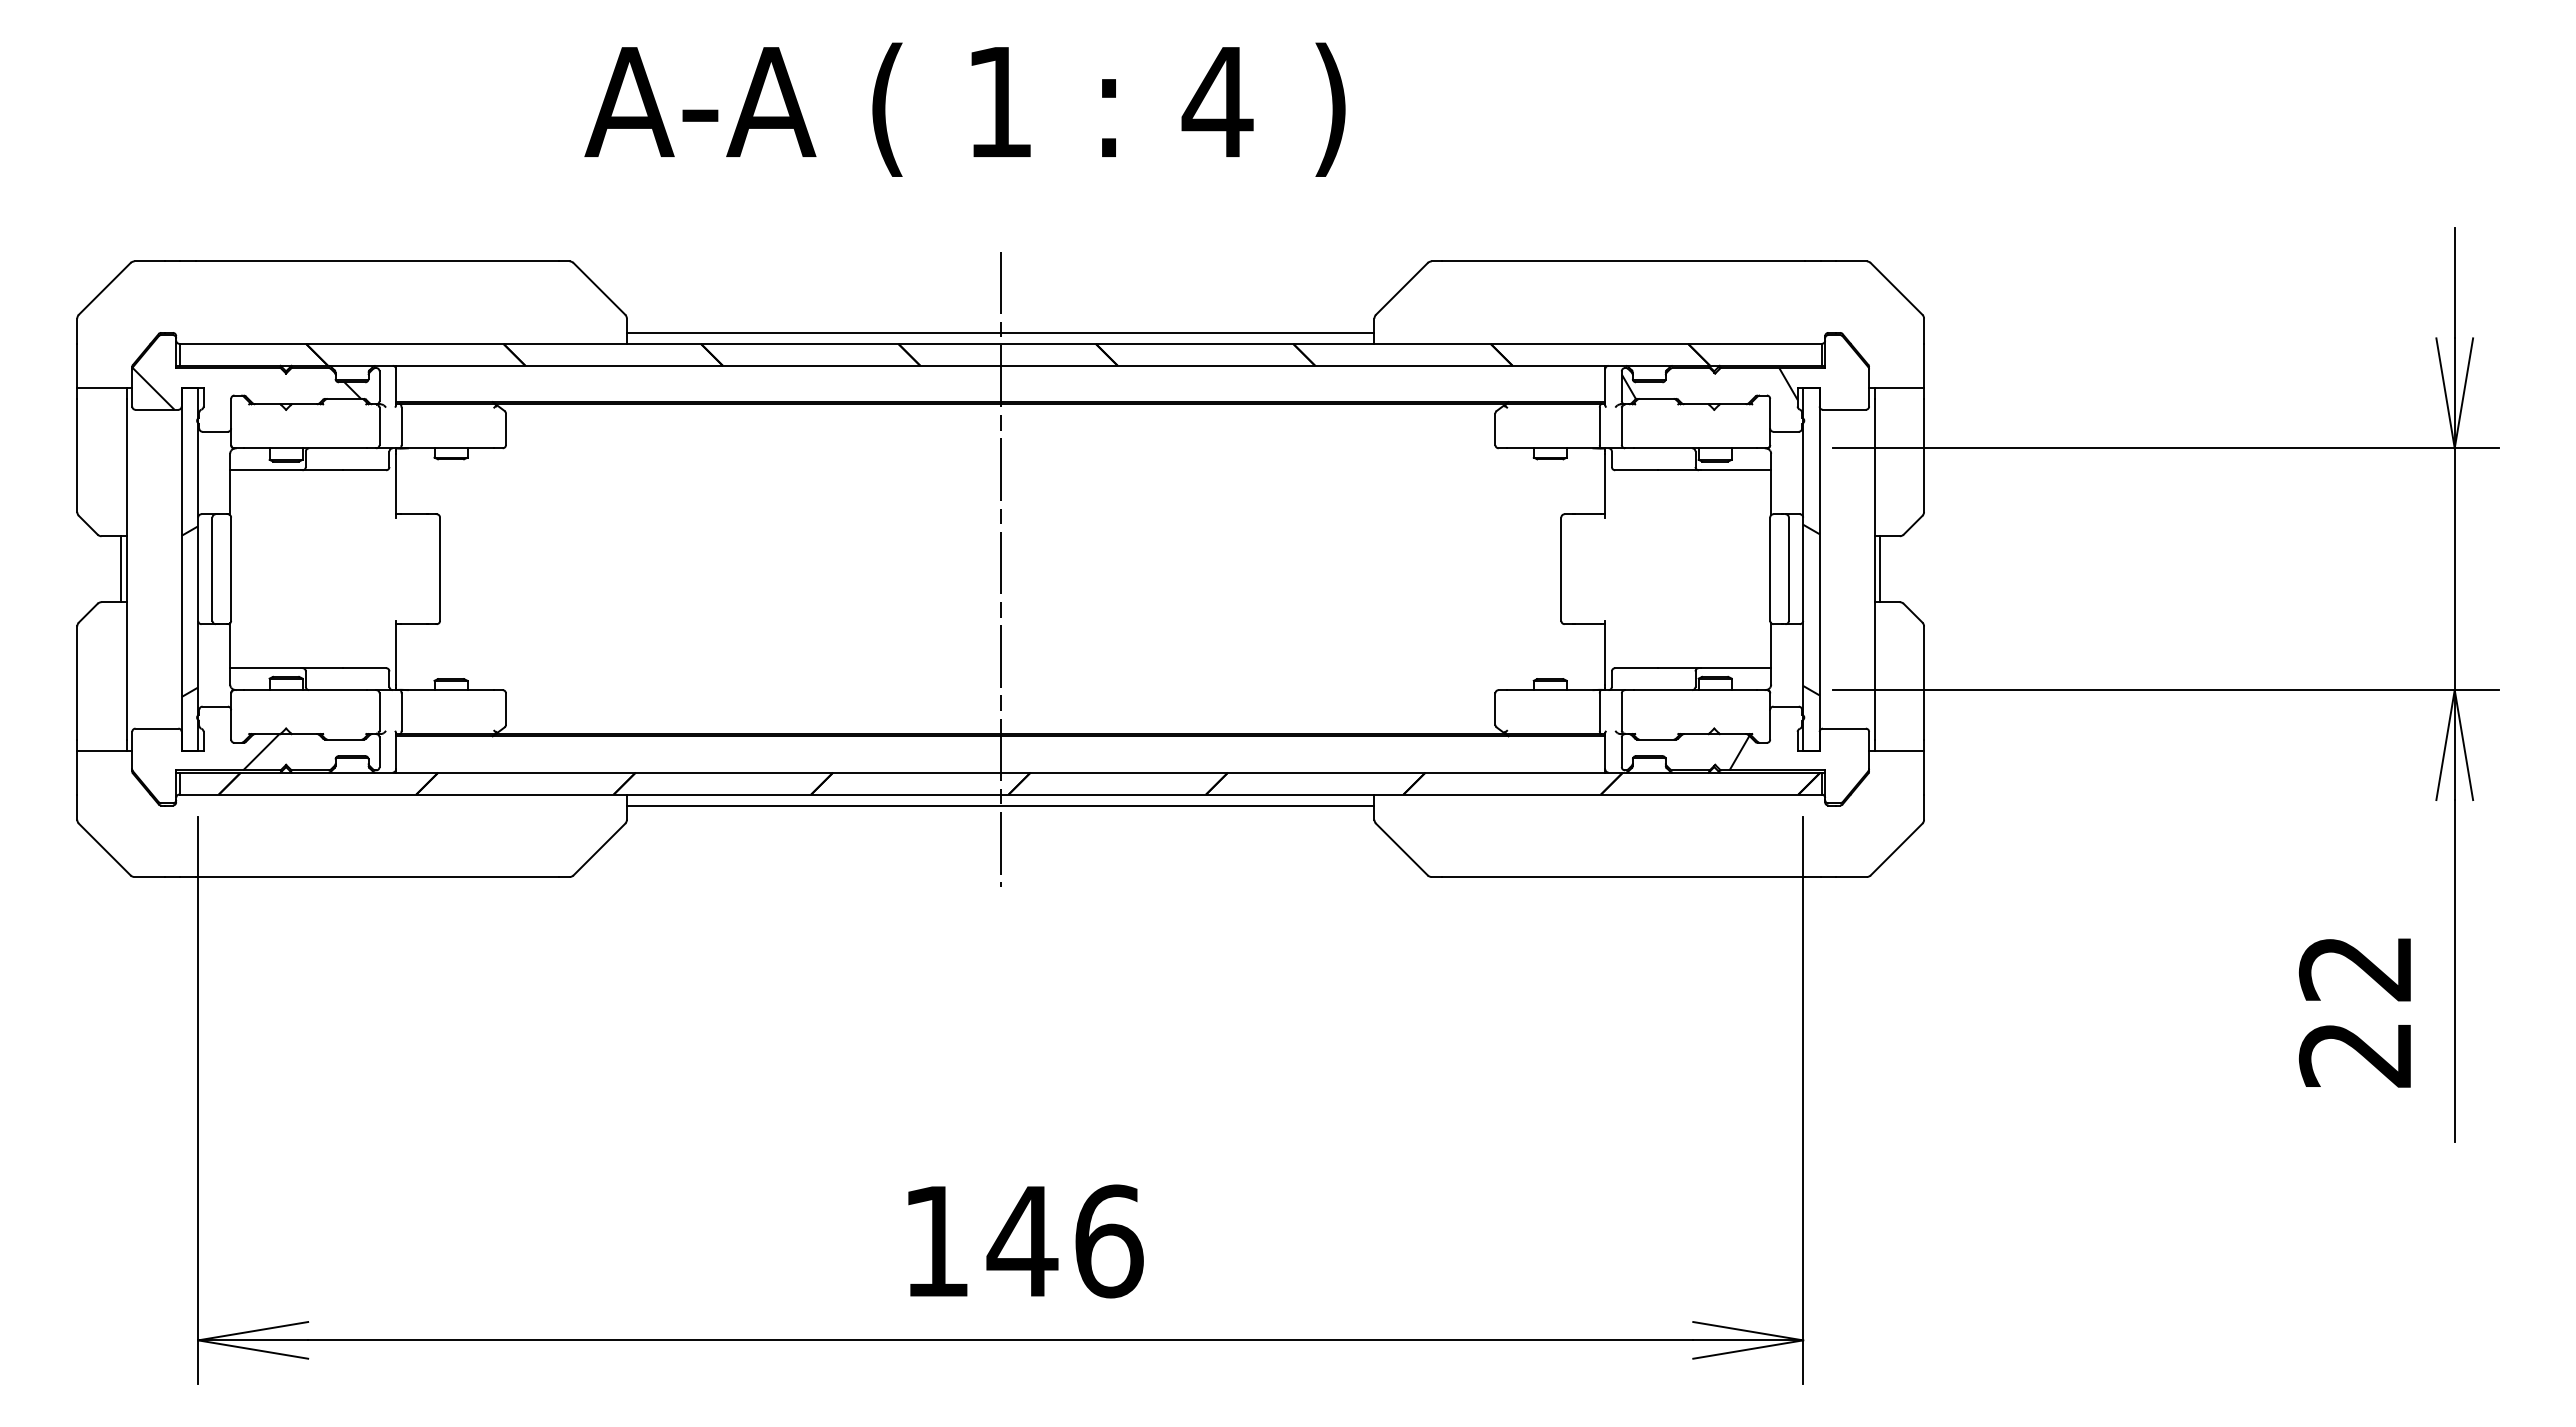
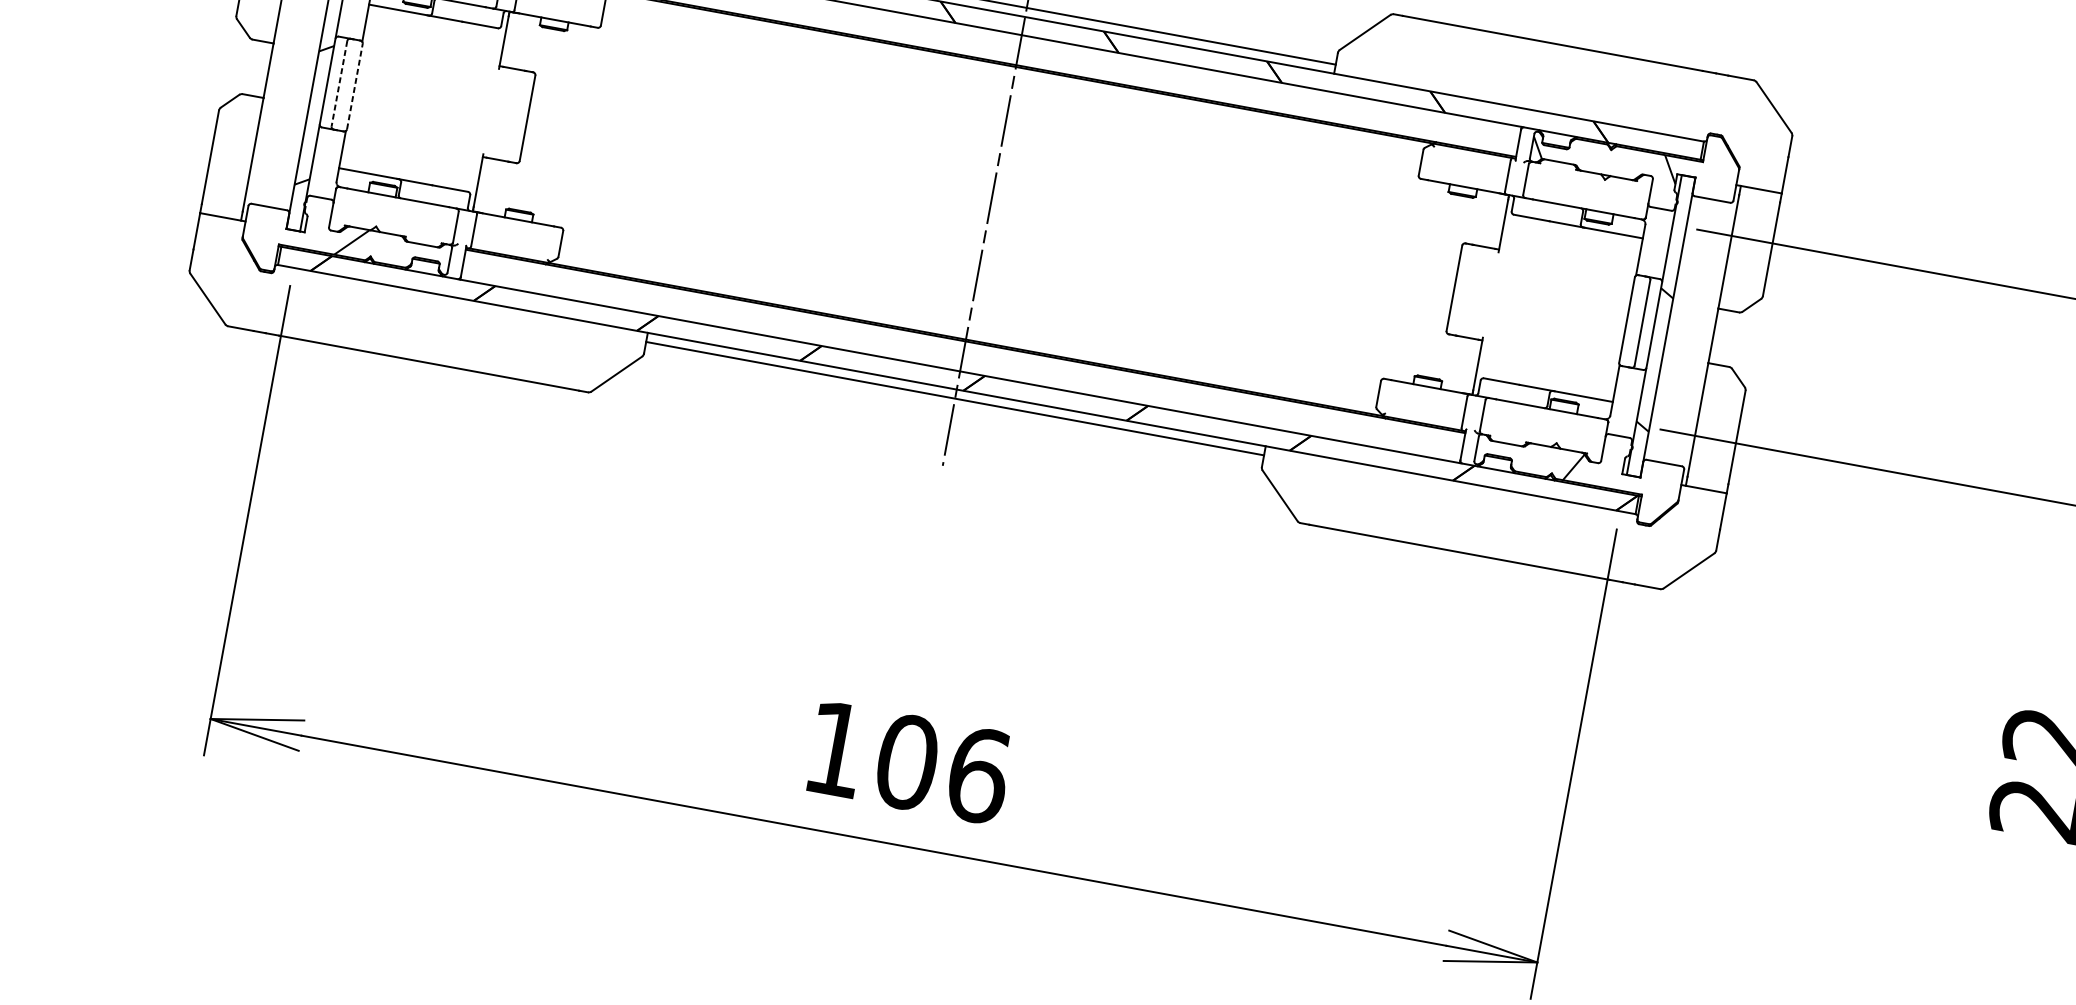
line: (121, 569) -> (264, 70), removed
line: (212, 569) -> (339, 83), solid -> dashed
line: (231, 569) -> (355, 86), solid -> dashed
line: (1880, 569) -> (1718, 337), removed
text: (1022, 1241) -> (907, 762), 146 -> 106

